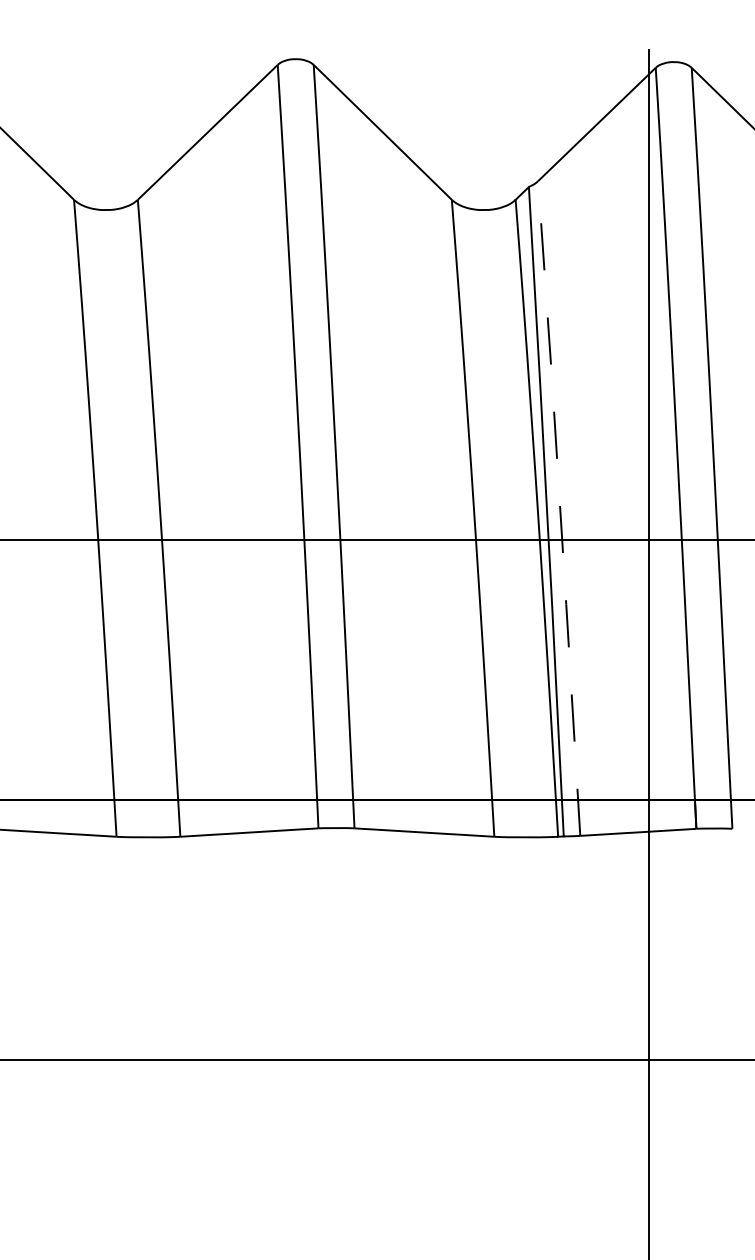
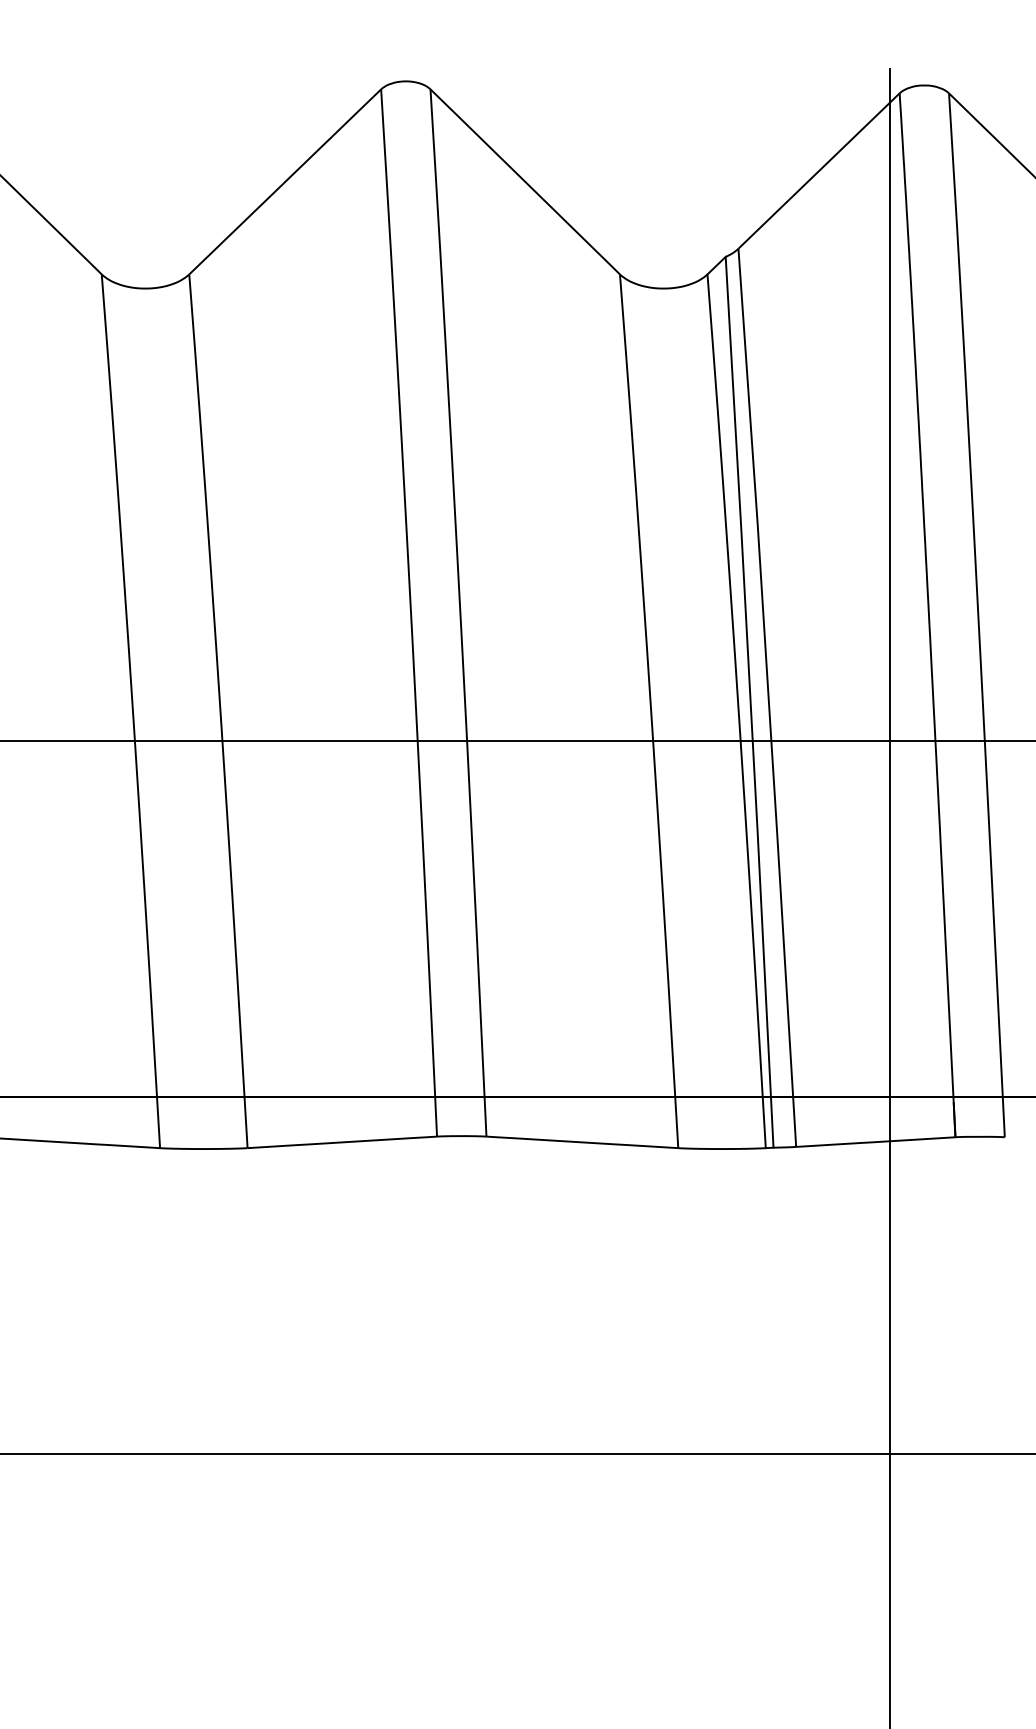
line: (560, 508) -> (768, 697), dashed -> solid

